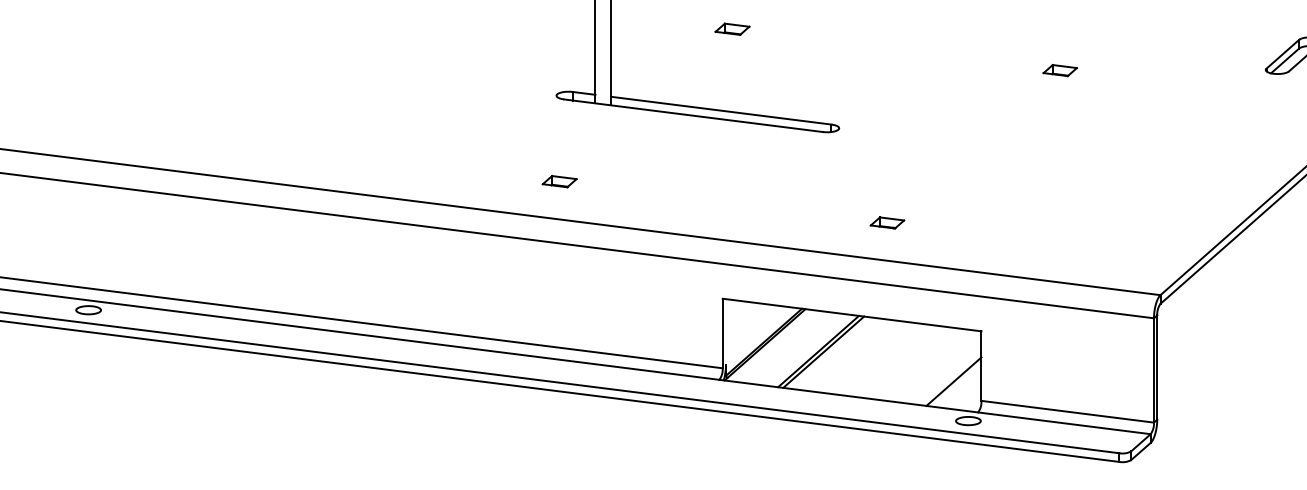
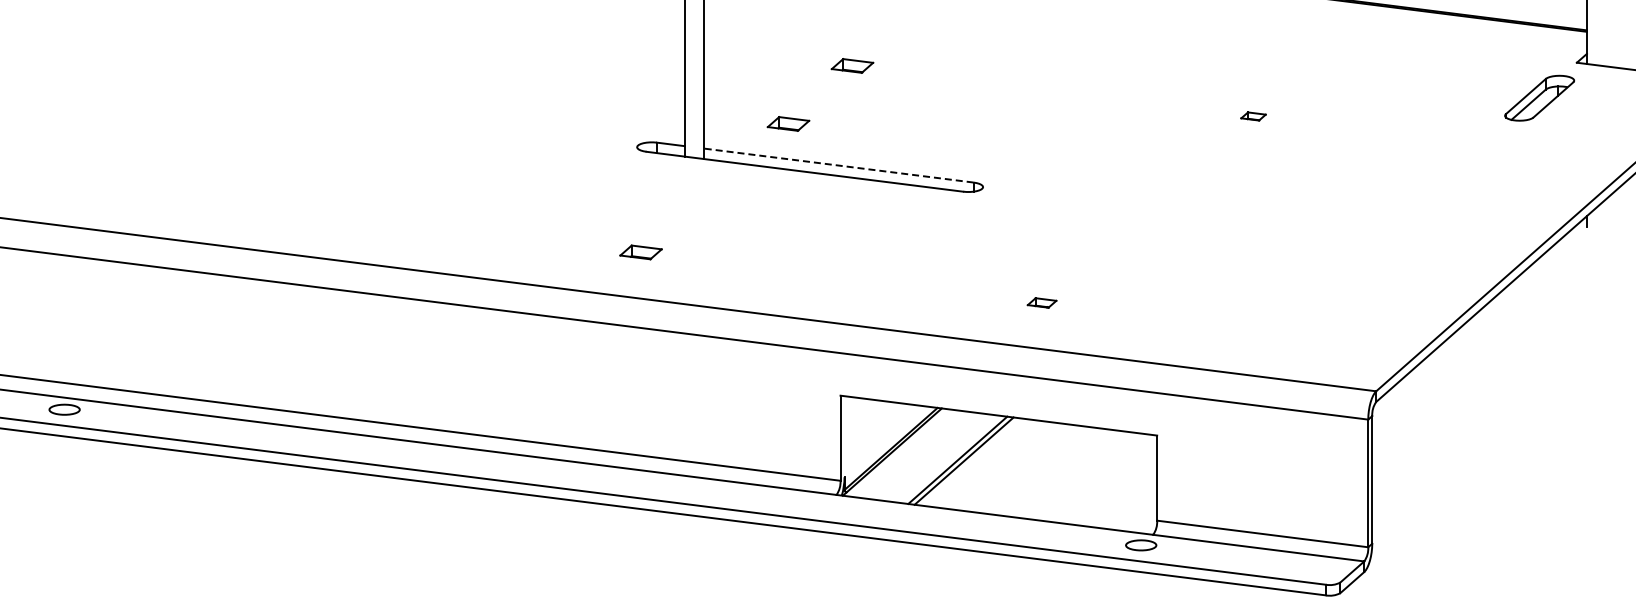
part: (1060, 70) -> (1253, 116), size x0.6
part: (680, 76) -> (788, 123), added
line: (721, 110) -> (838, 165), solid -> dashed
part: (886, 222) -> (1041, 302), size x0.7
line: (953, 381) -> (1123, 496), removed

